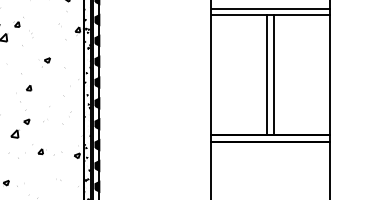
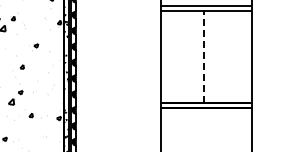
line: (273, 74) -> (208, 56), removed
line: (266, 75) -> (203, 57), solid -> dashed

